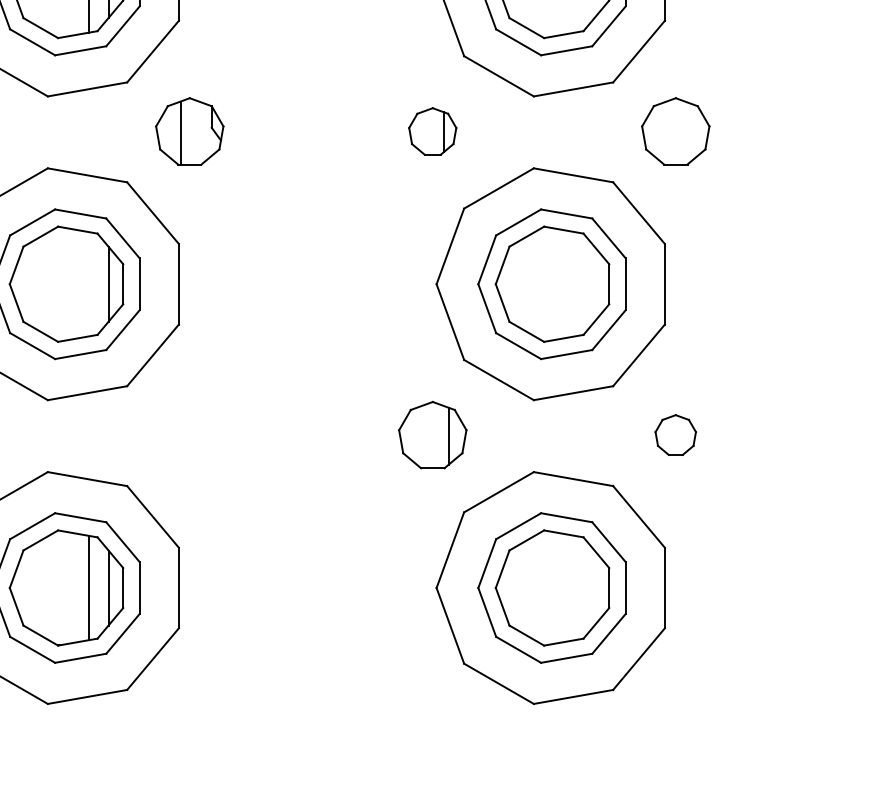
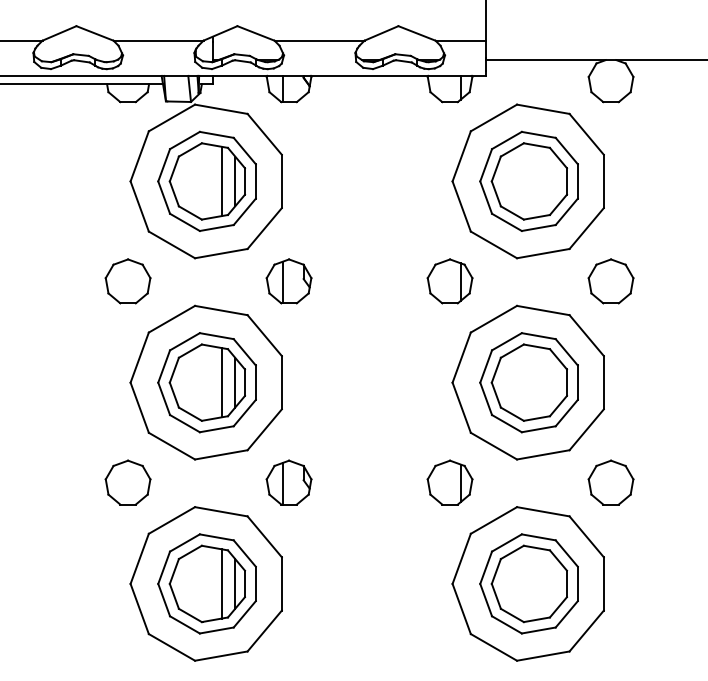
part: (431, 131) -> (449, 281), size x1.43
line: (89, 283) -> (222, 382), added
part: (188, 434) -> (288, 482), added
part: (674, 434) -> (610, 482), size x1.67

